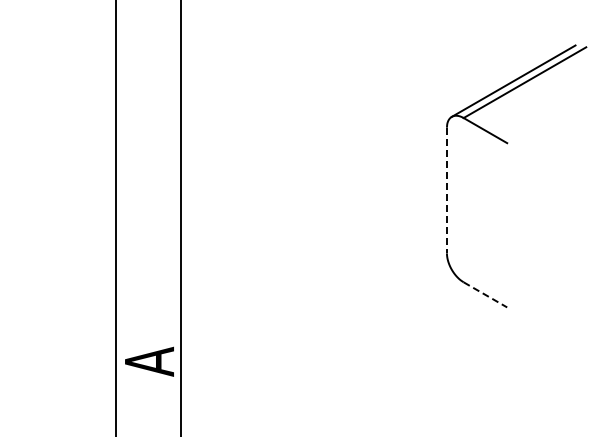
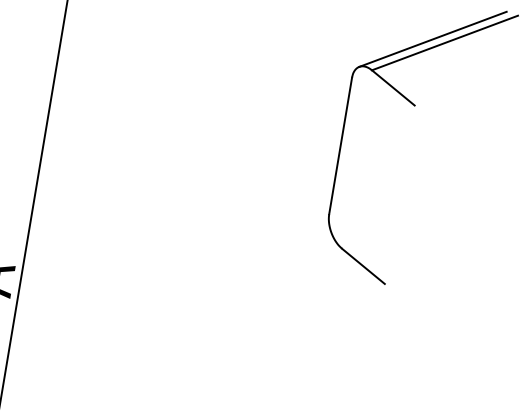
line: (446, 190) -> (340, 145), dashed -> solid
line: (485, 295) -> (363, 267), dashed -> solid

